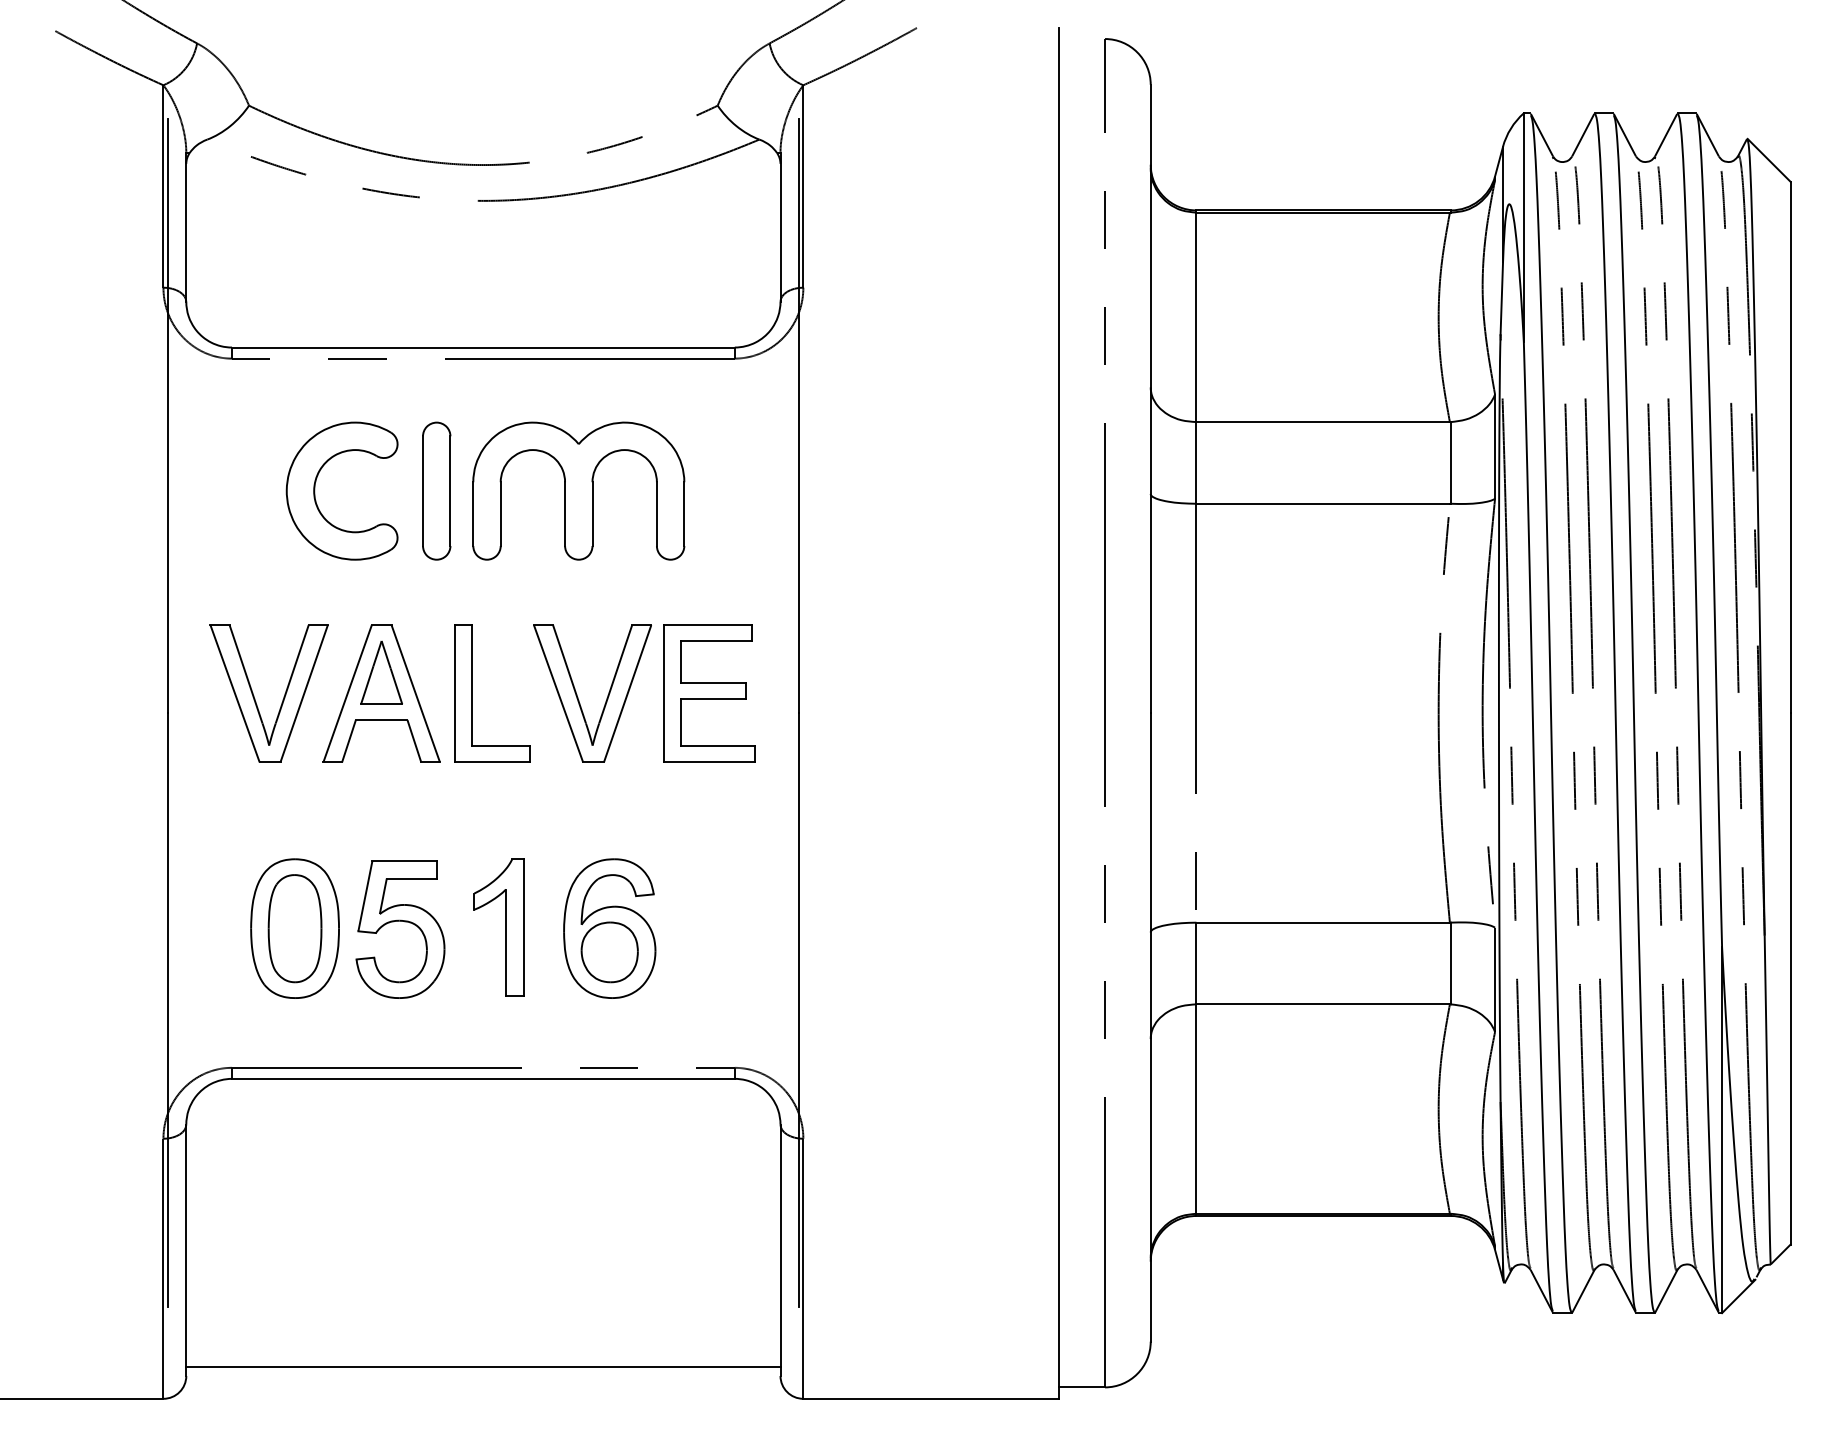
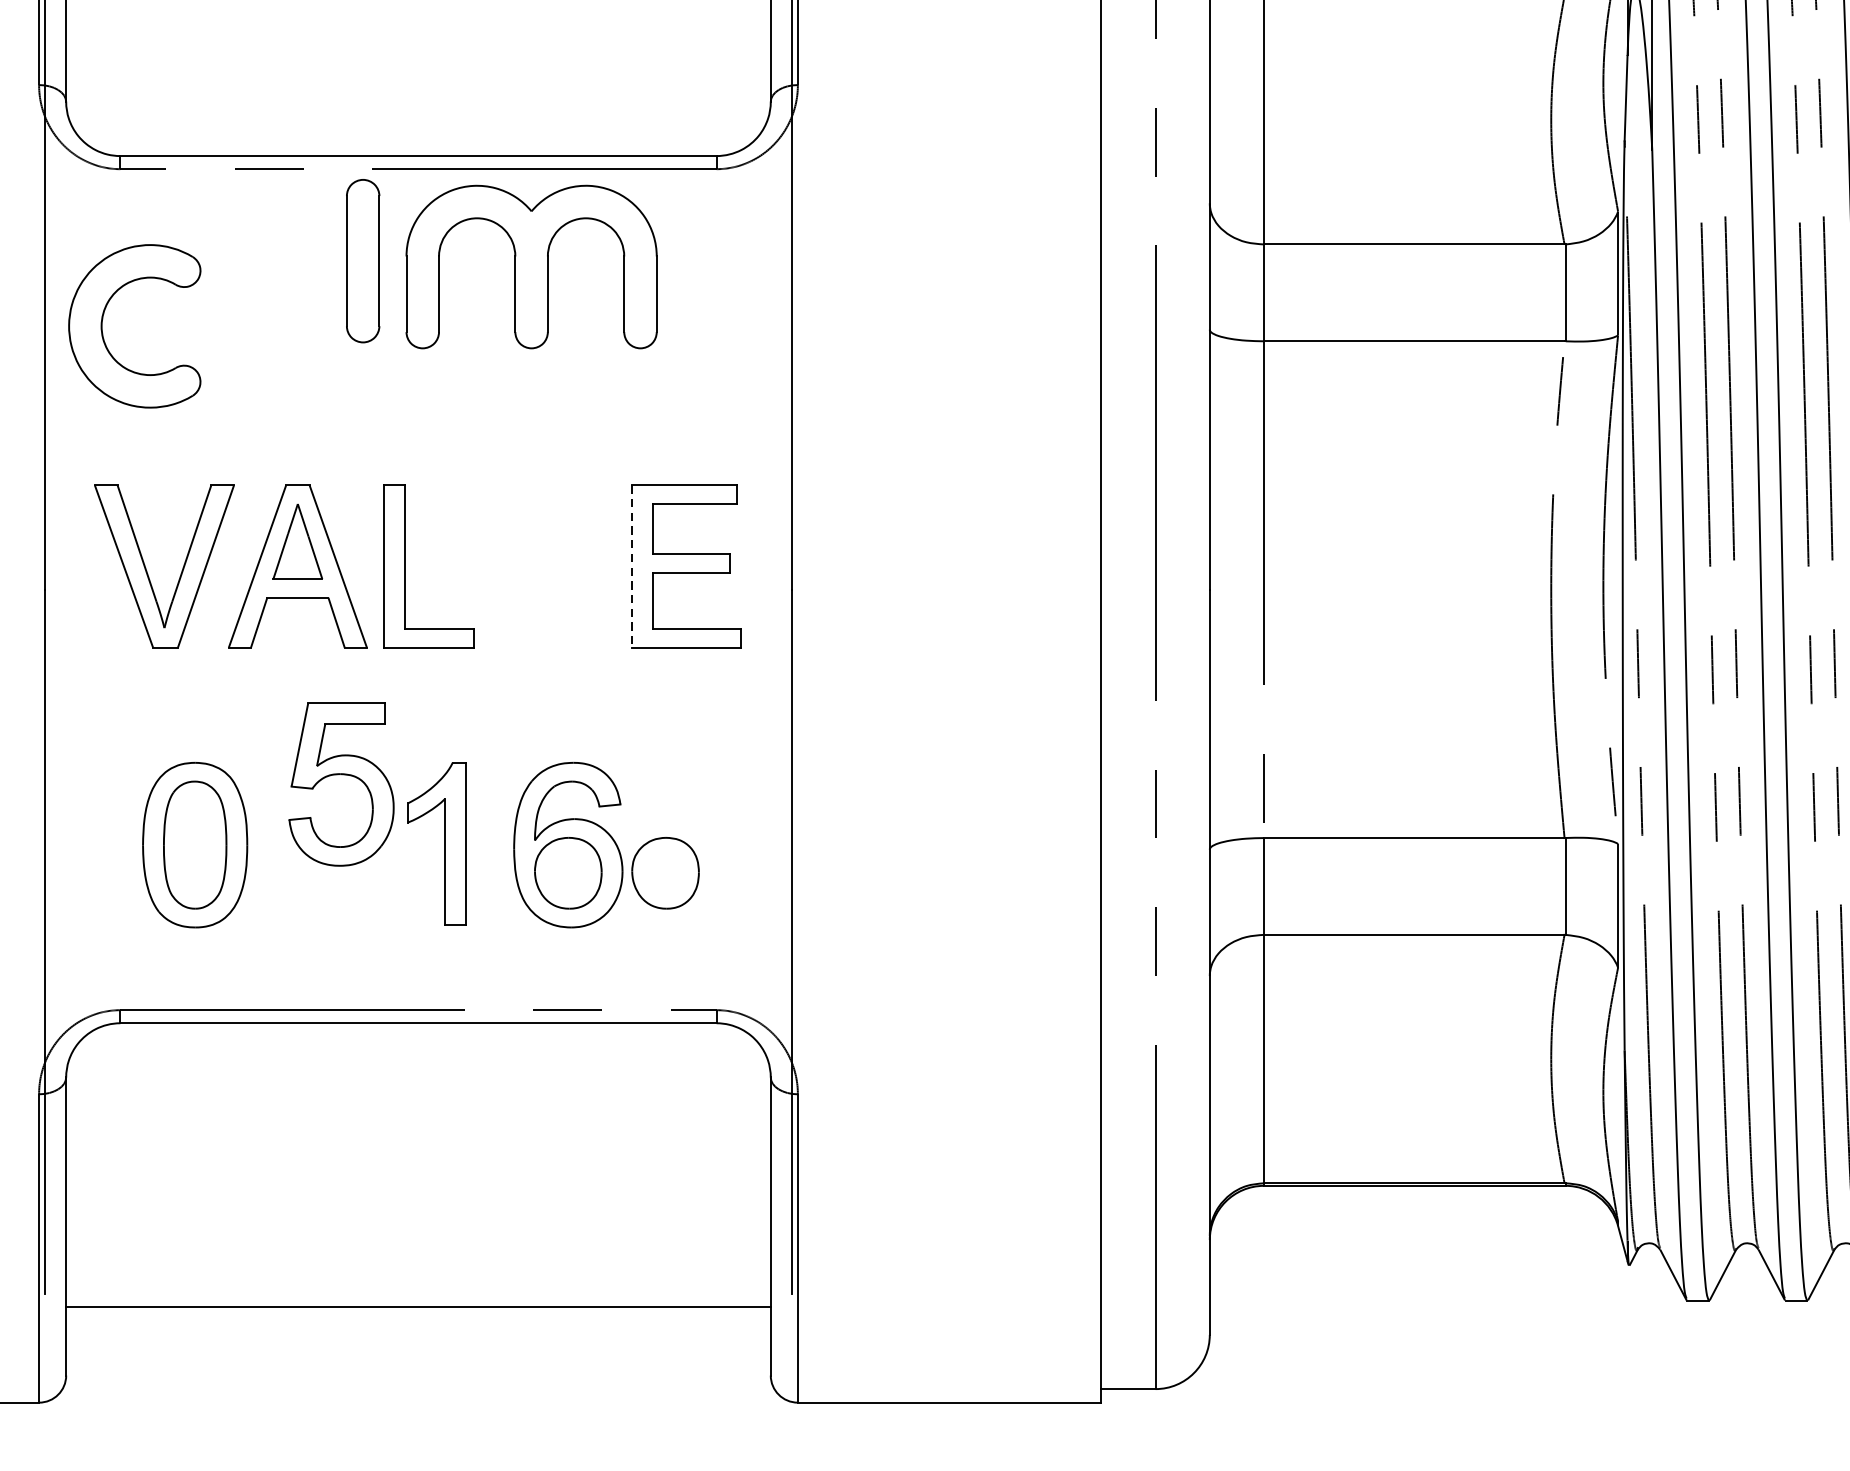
part: (315, 490) -> (103, 325), moved
part: (436, 490) -> (362, 260), moved
part: (578, 490) -> (531, 266), moved
line: (663, 693) -> (632, 566), solid -> dashed
part: (578, 697) -> (531, 571), removed
part: (400, 921) -> (341, 774), moved
part: (691, 952) -> (665, 873), added
line: (483, 1366) -> (418, 1306), moved

